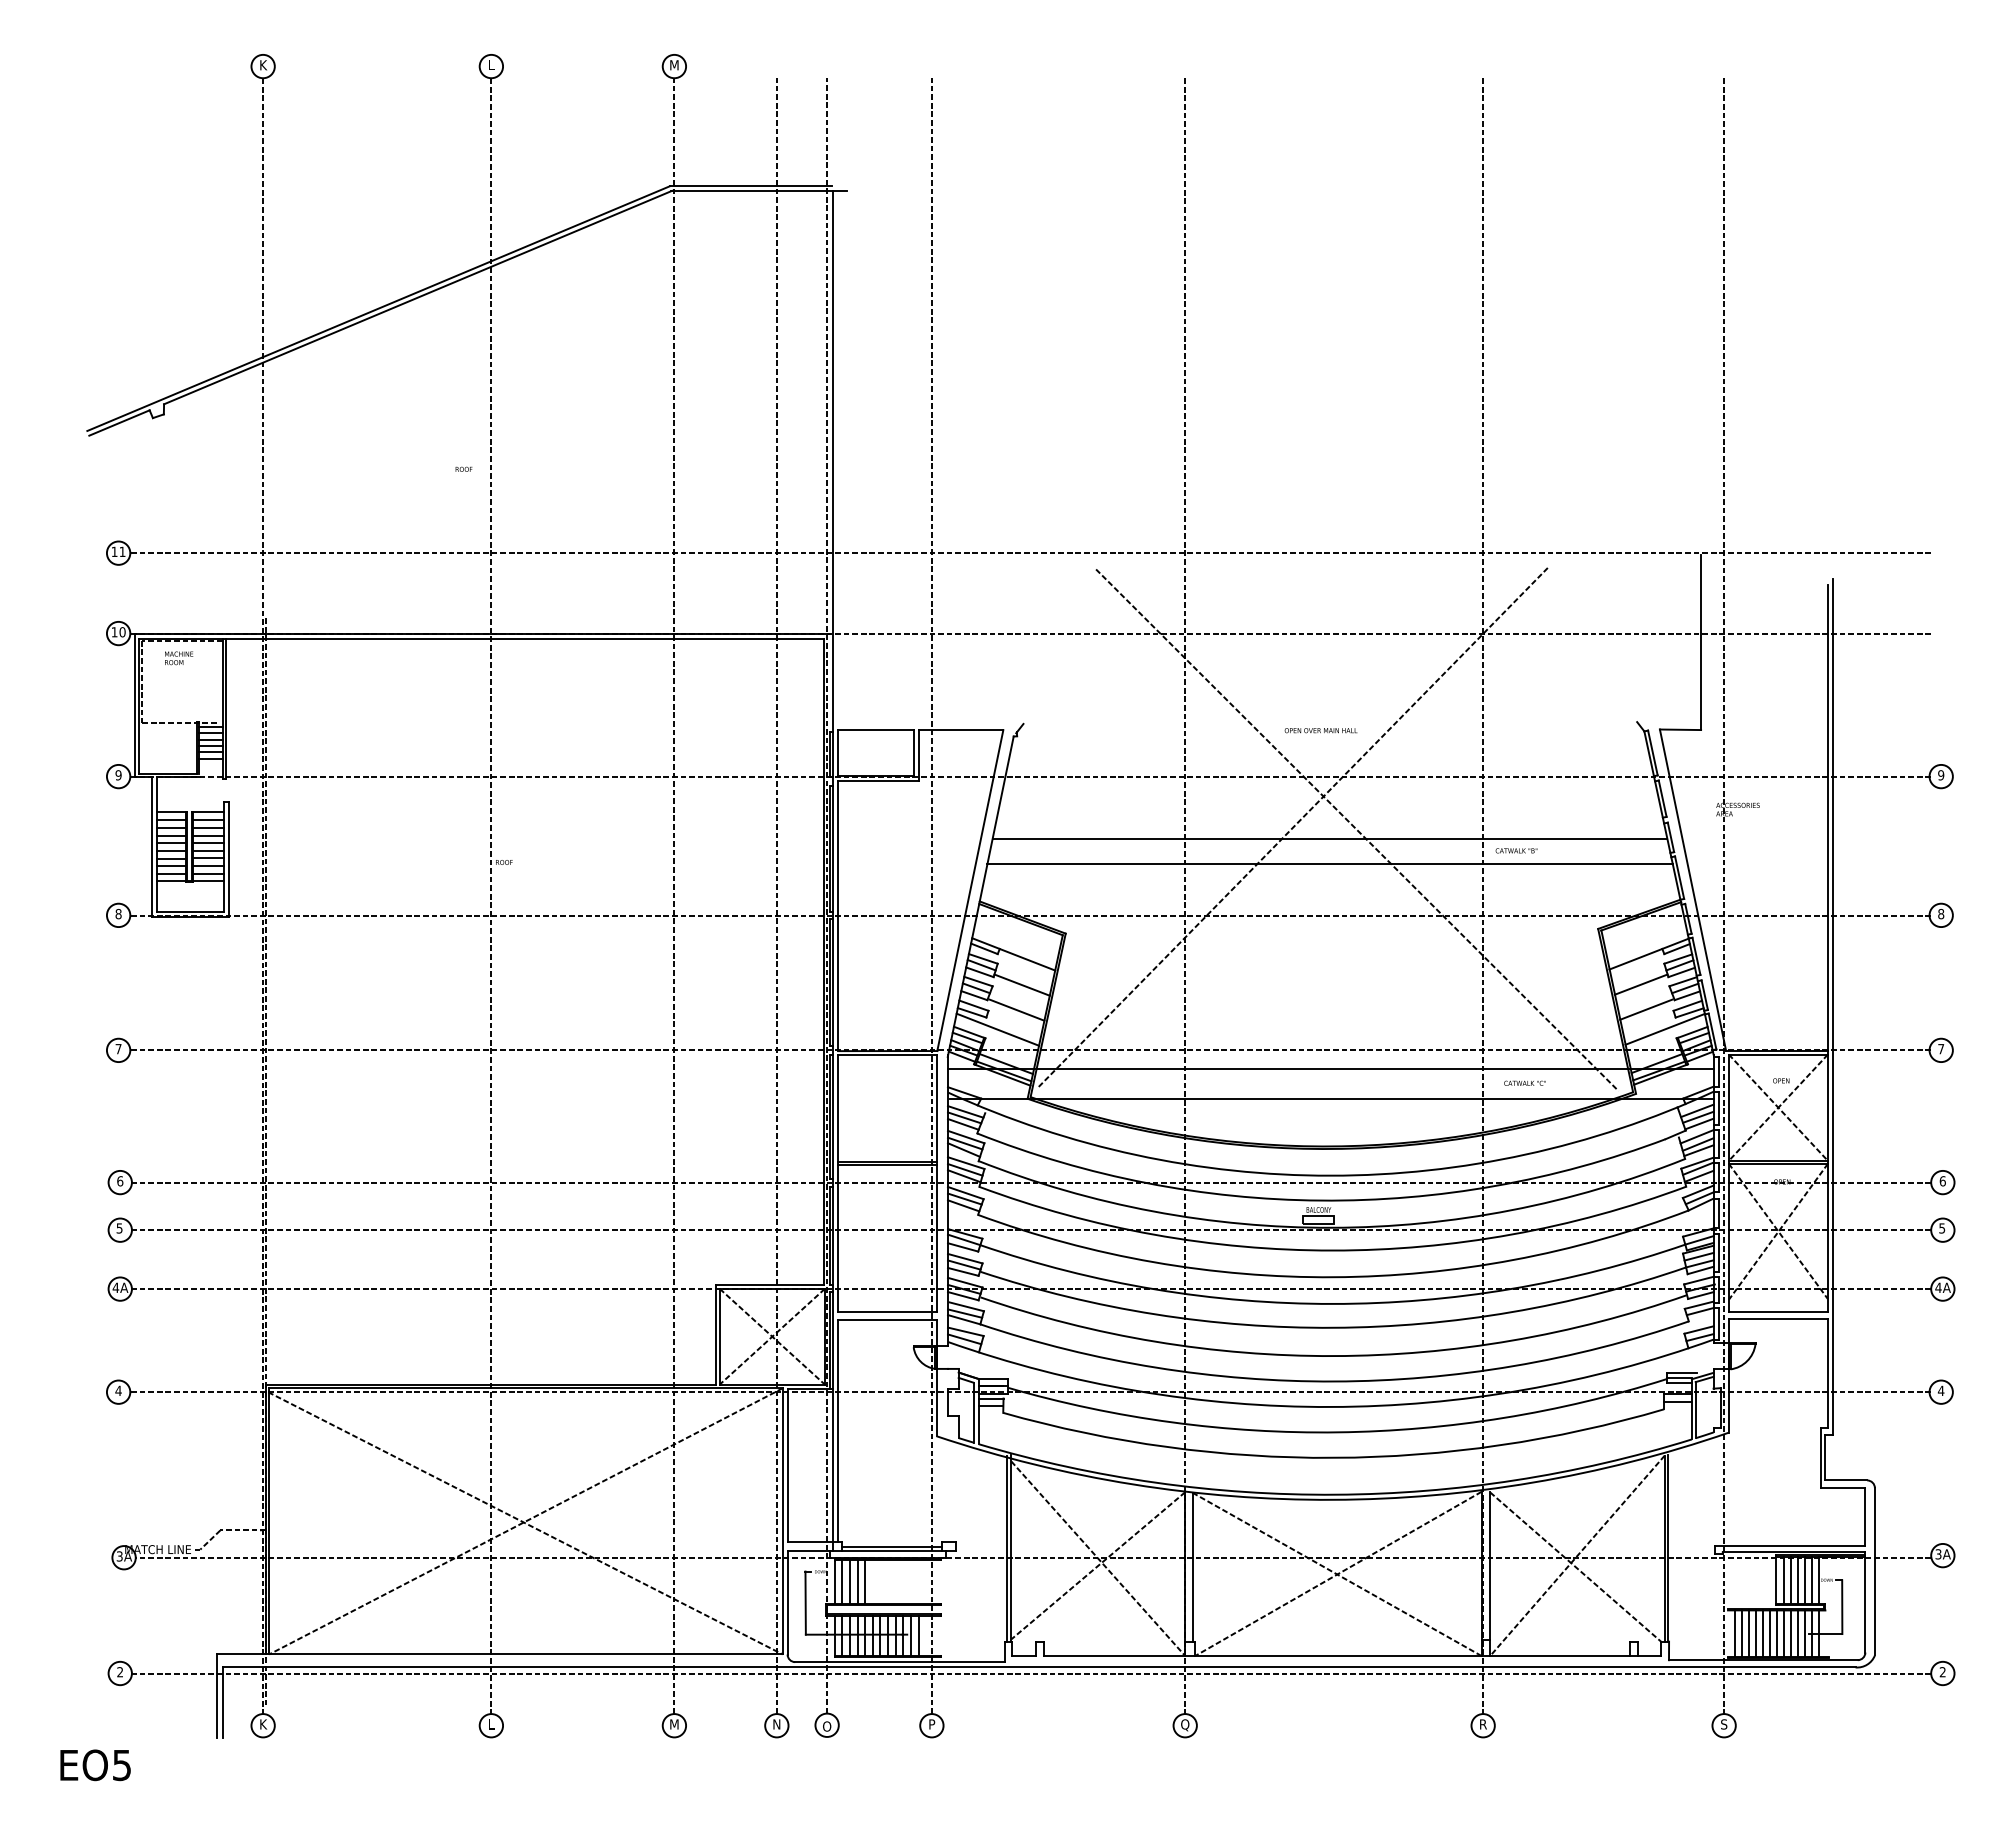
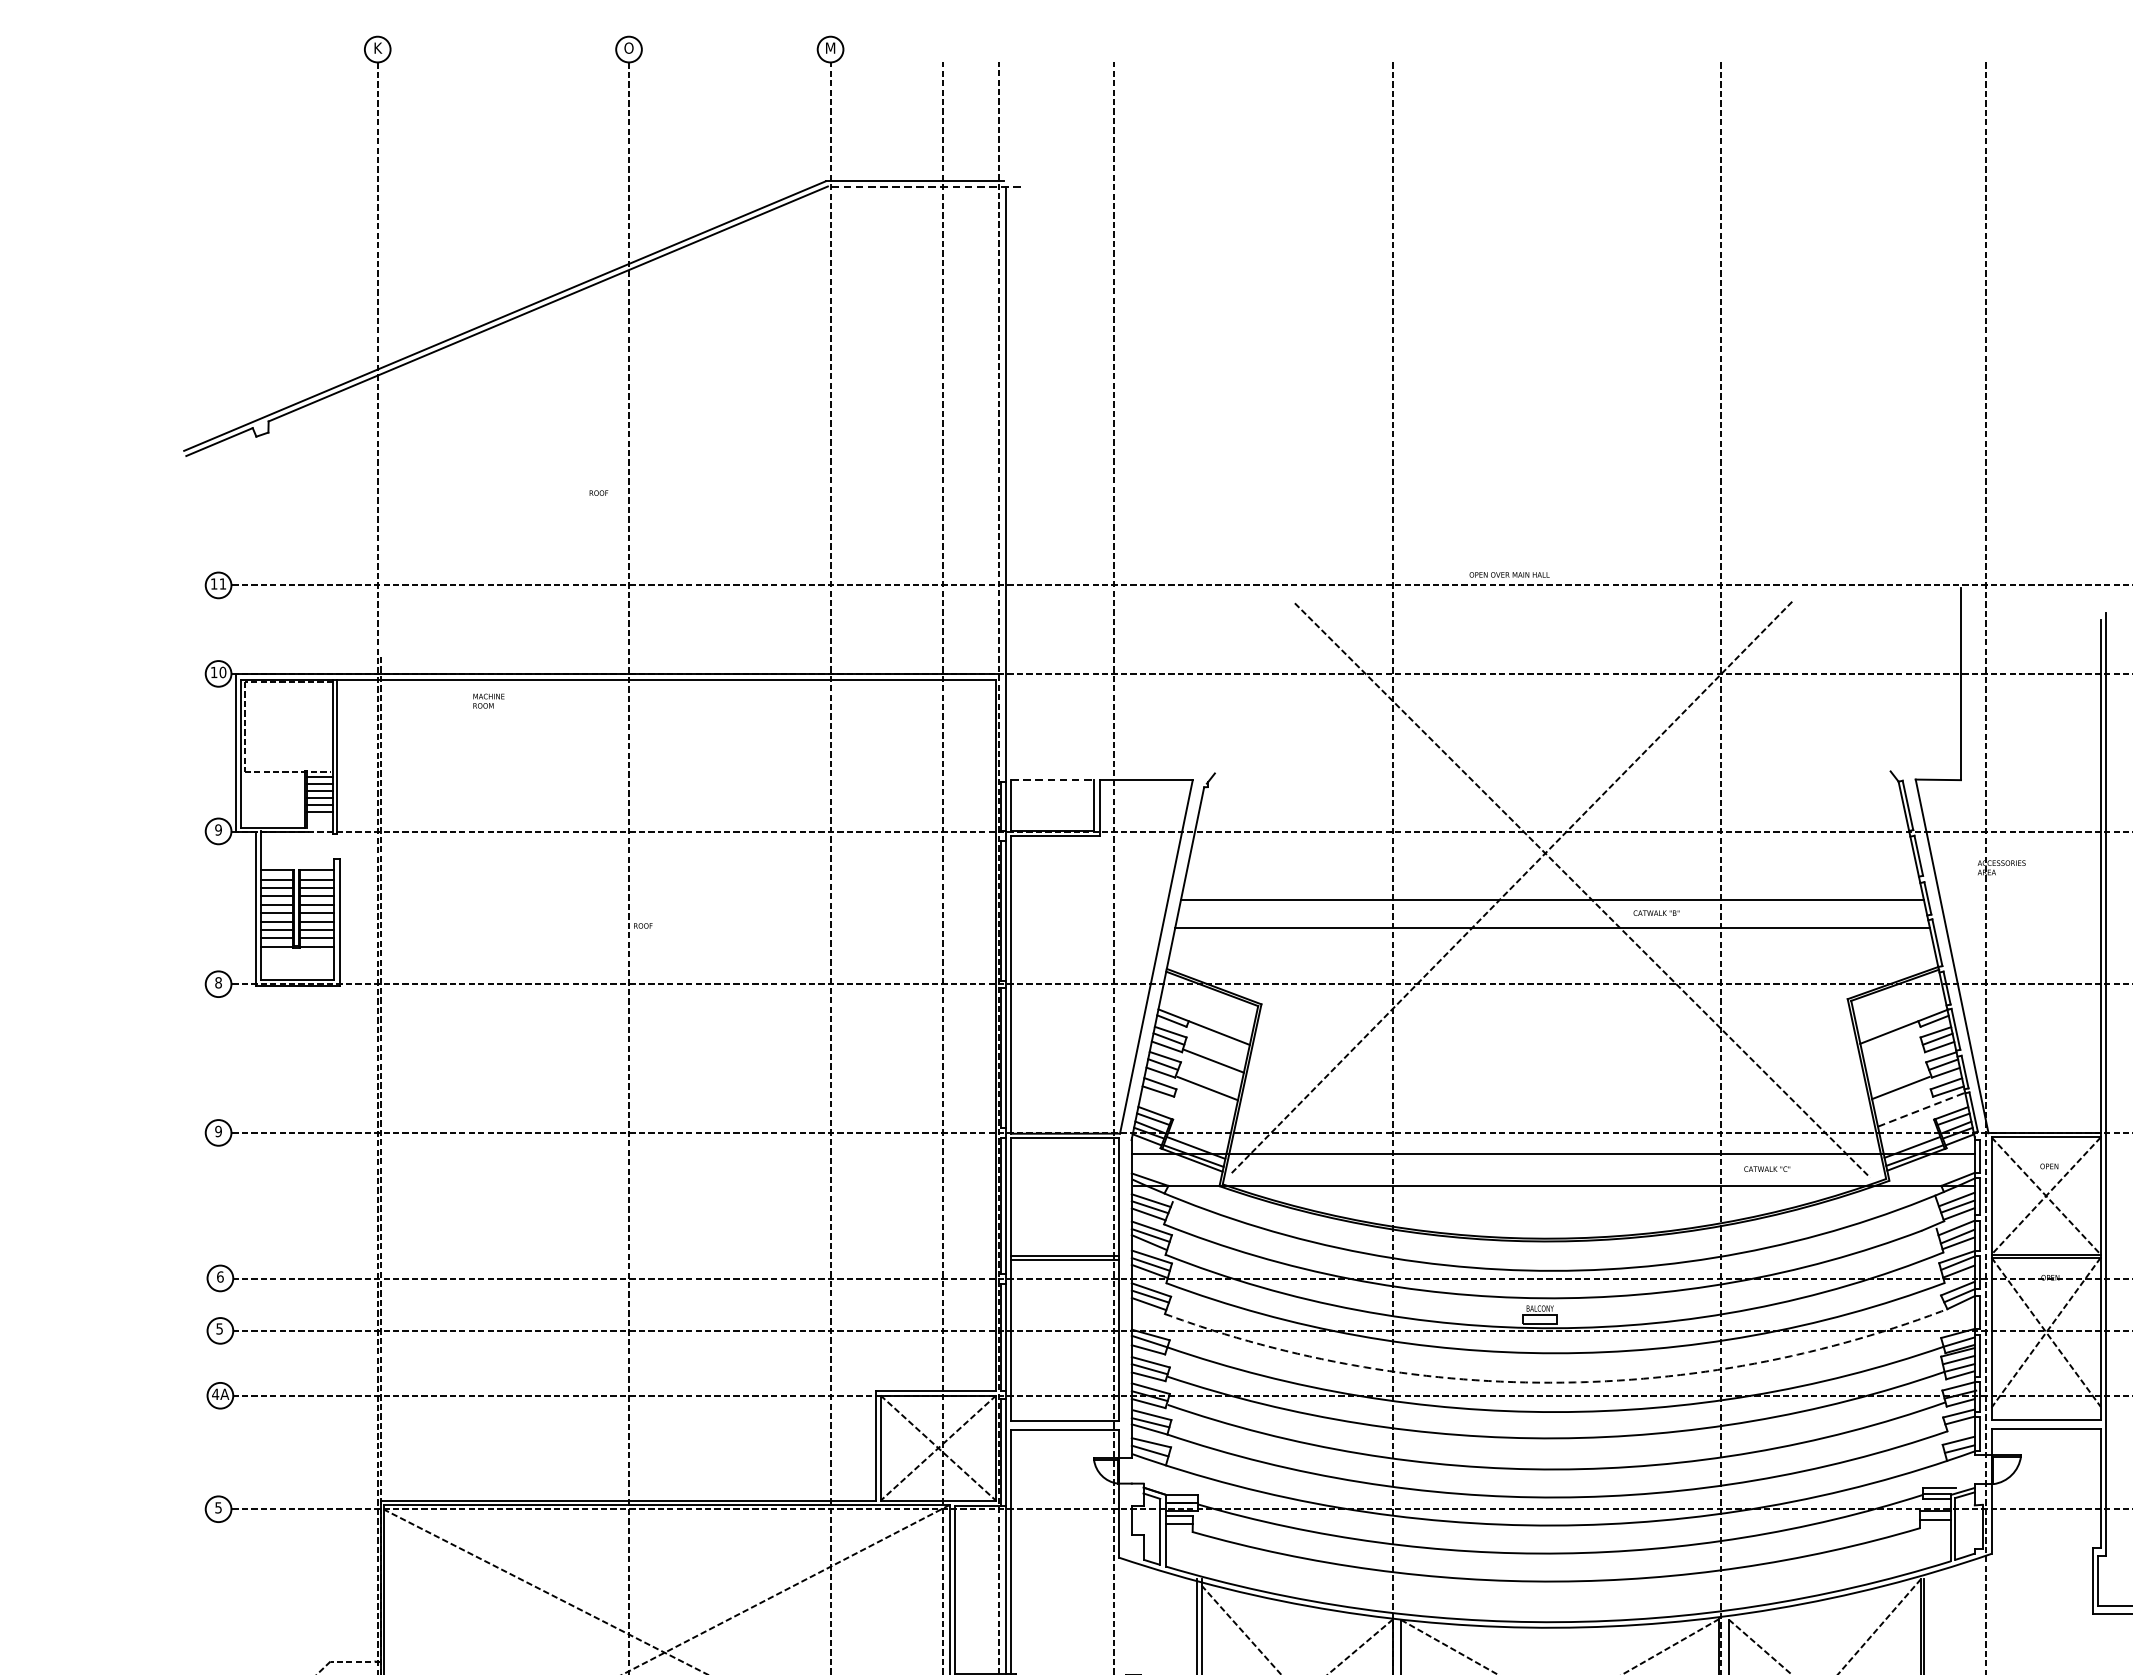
text: (491, 65) -> (629, 48), L -> O
line: (759, 191) -> (924, 187), solid -> dashed
text: (179, 658) -> (489, 701), moved
line: (876, 730) -> (1053, 780), solid -> dashed
text: (1320, 730) -> (1508, 574), moved
text: (1516, 850) -> (1656, 912), moved
line: (1640, 984) -> (1894, 1060), removed
line: (997, 1029) -> (1186, 1109), removed
line: (1665, 1029) -> (1921, 1109), solid -> dashed
text: (118, 1048) -> (218, 1130), 7 -> 9
arc: (1333, 1277) -> (1556, 1382), solid -> dashed
text: (118, 1390) -> (218, 1507), 4 -> 5

